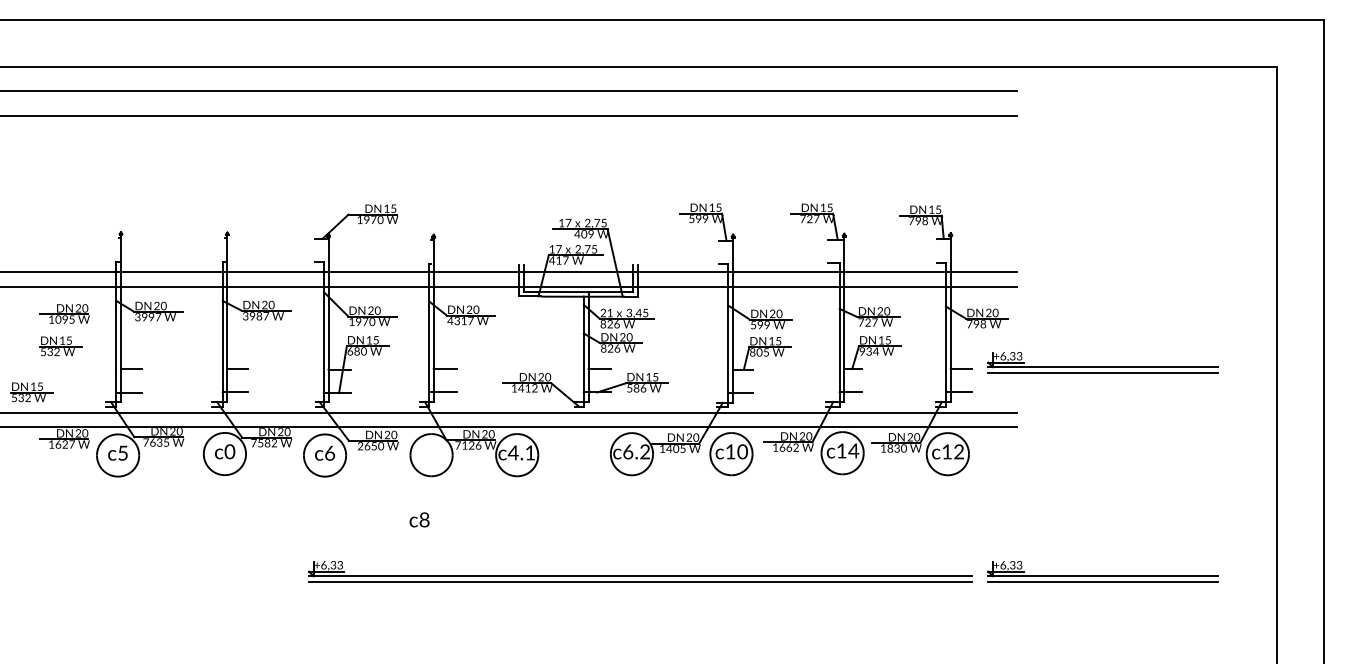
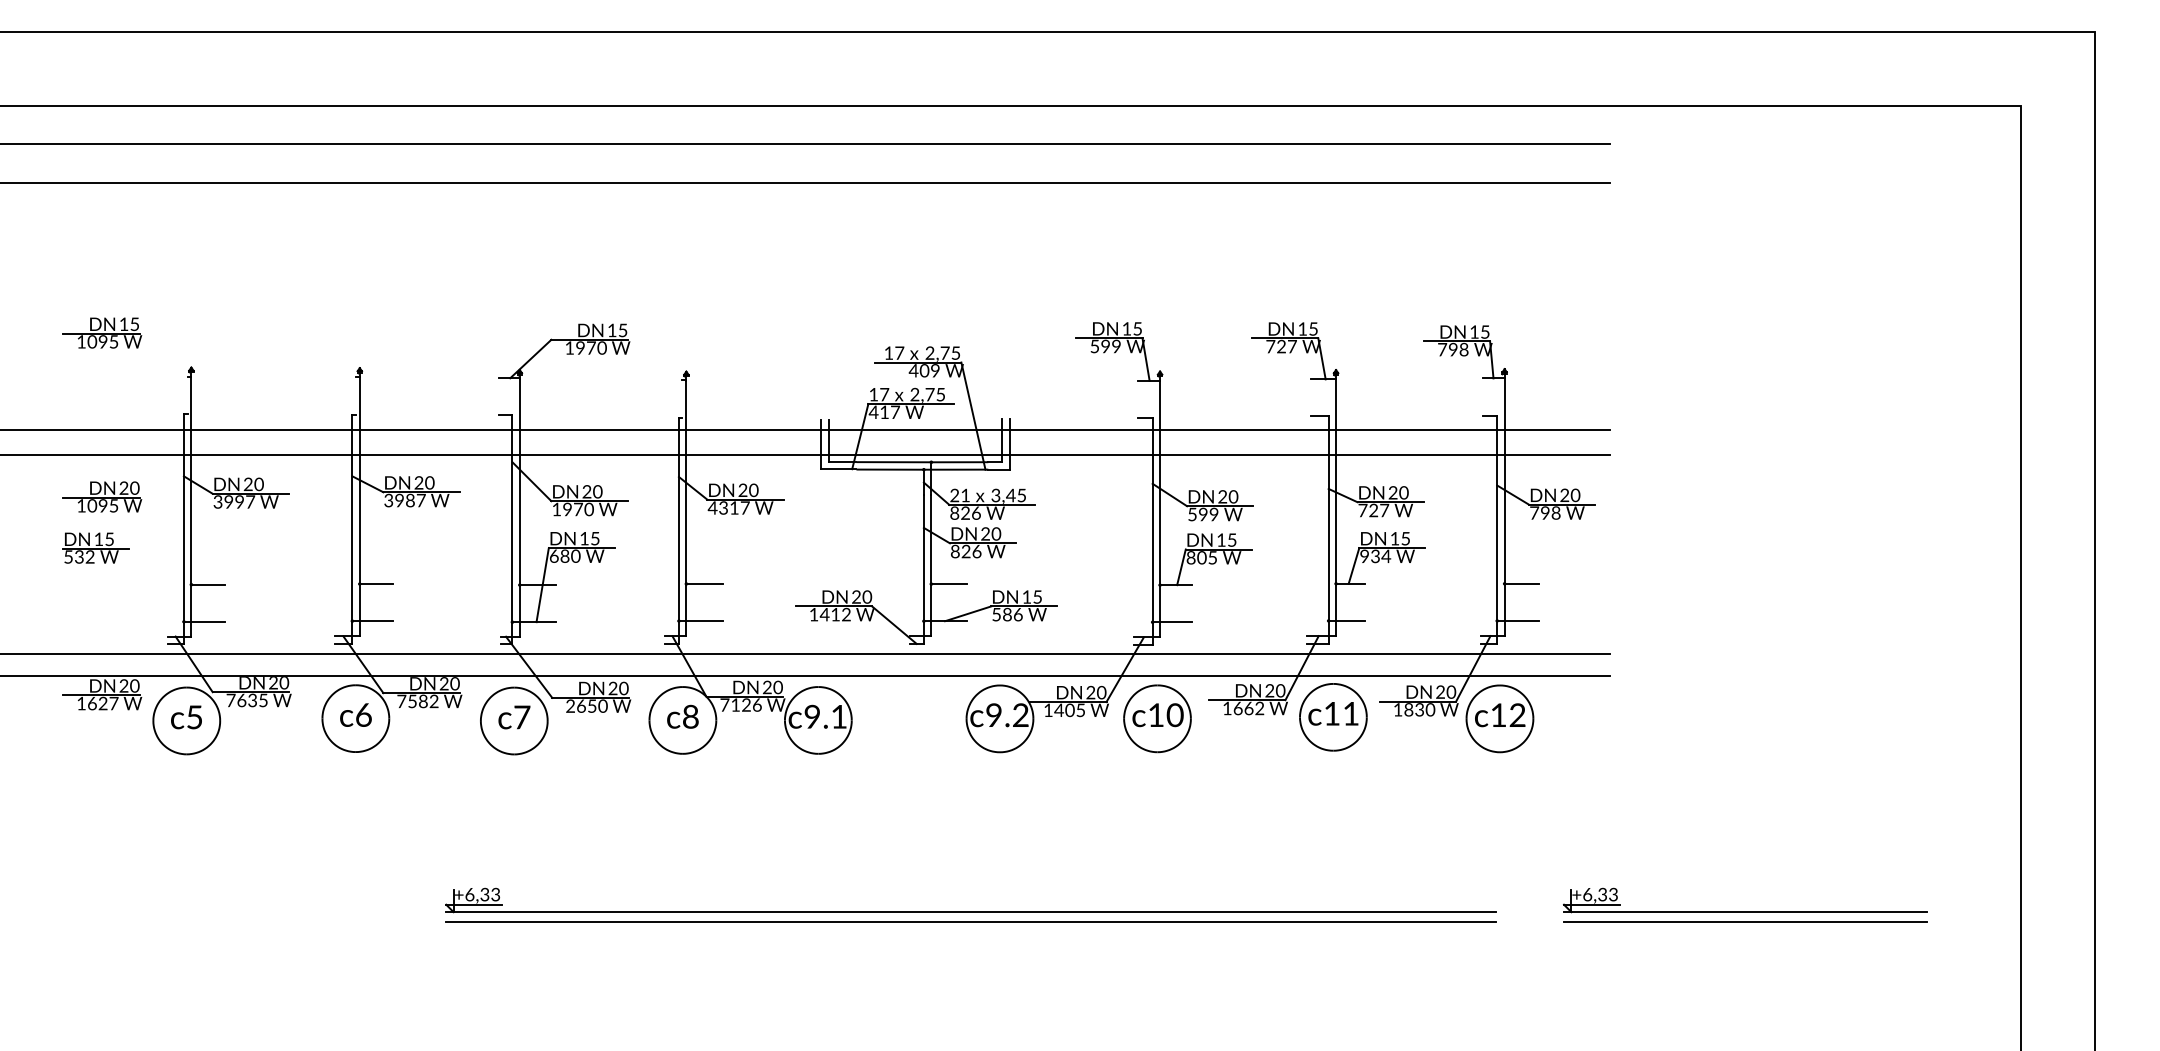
part: (64, 210) -> (101, 333), added
part: (1102, 362) -> (1744, 573), removed
part: (31, 392) -> (49, 621), removed
text: (853, 450) -> (1350, 713), c14 -> c11
text: (229, 451) -> (363, 714), c0 -> c6
text: (628, 451) -> (994, 714), c6.2 -> c9.2
text: (330, 452) -> (522, 716), c6 -> c7
text: (512, 452) -> (810, 716), c4.1 -> c9.1
text: (419, 519) -> (682, 716), moved
part: (640, 571) -> (970, 904), moved

